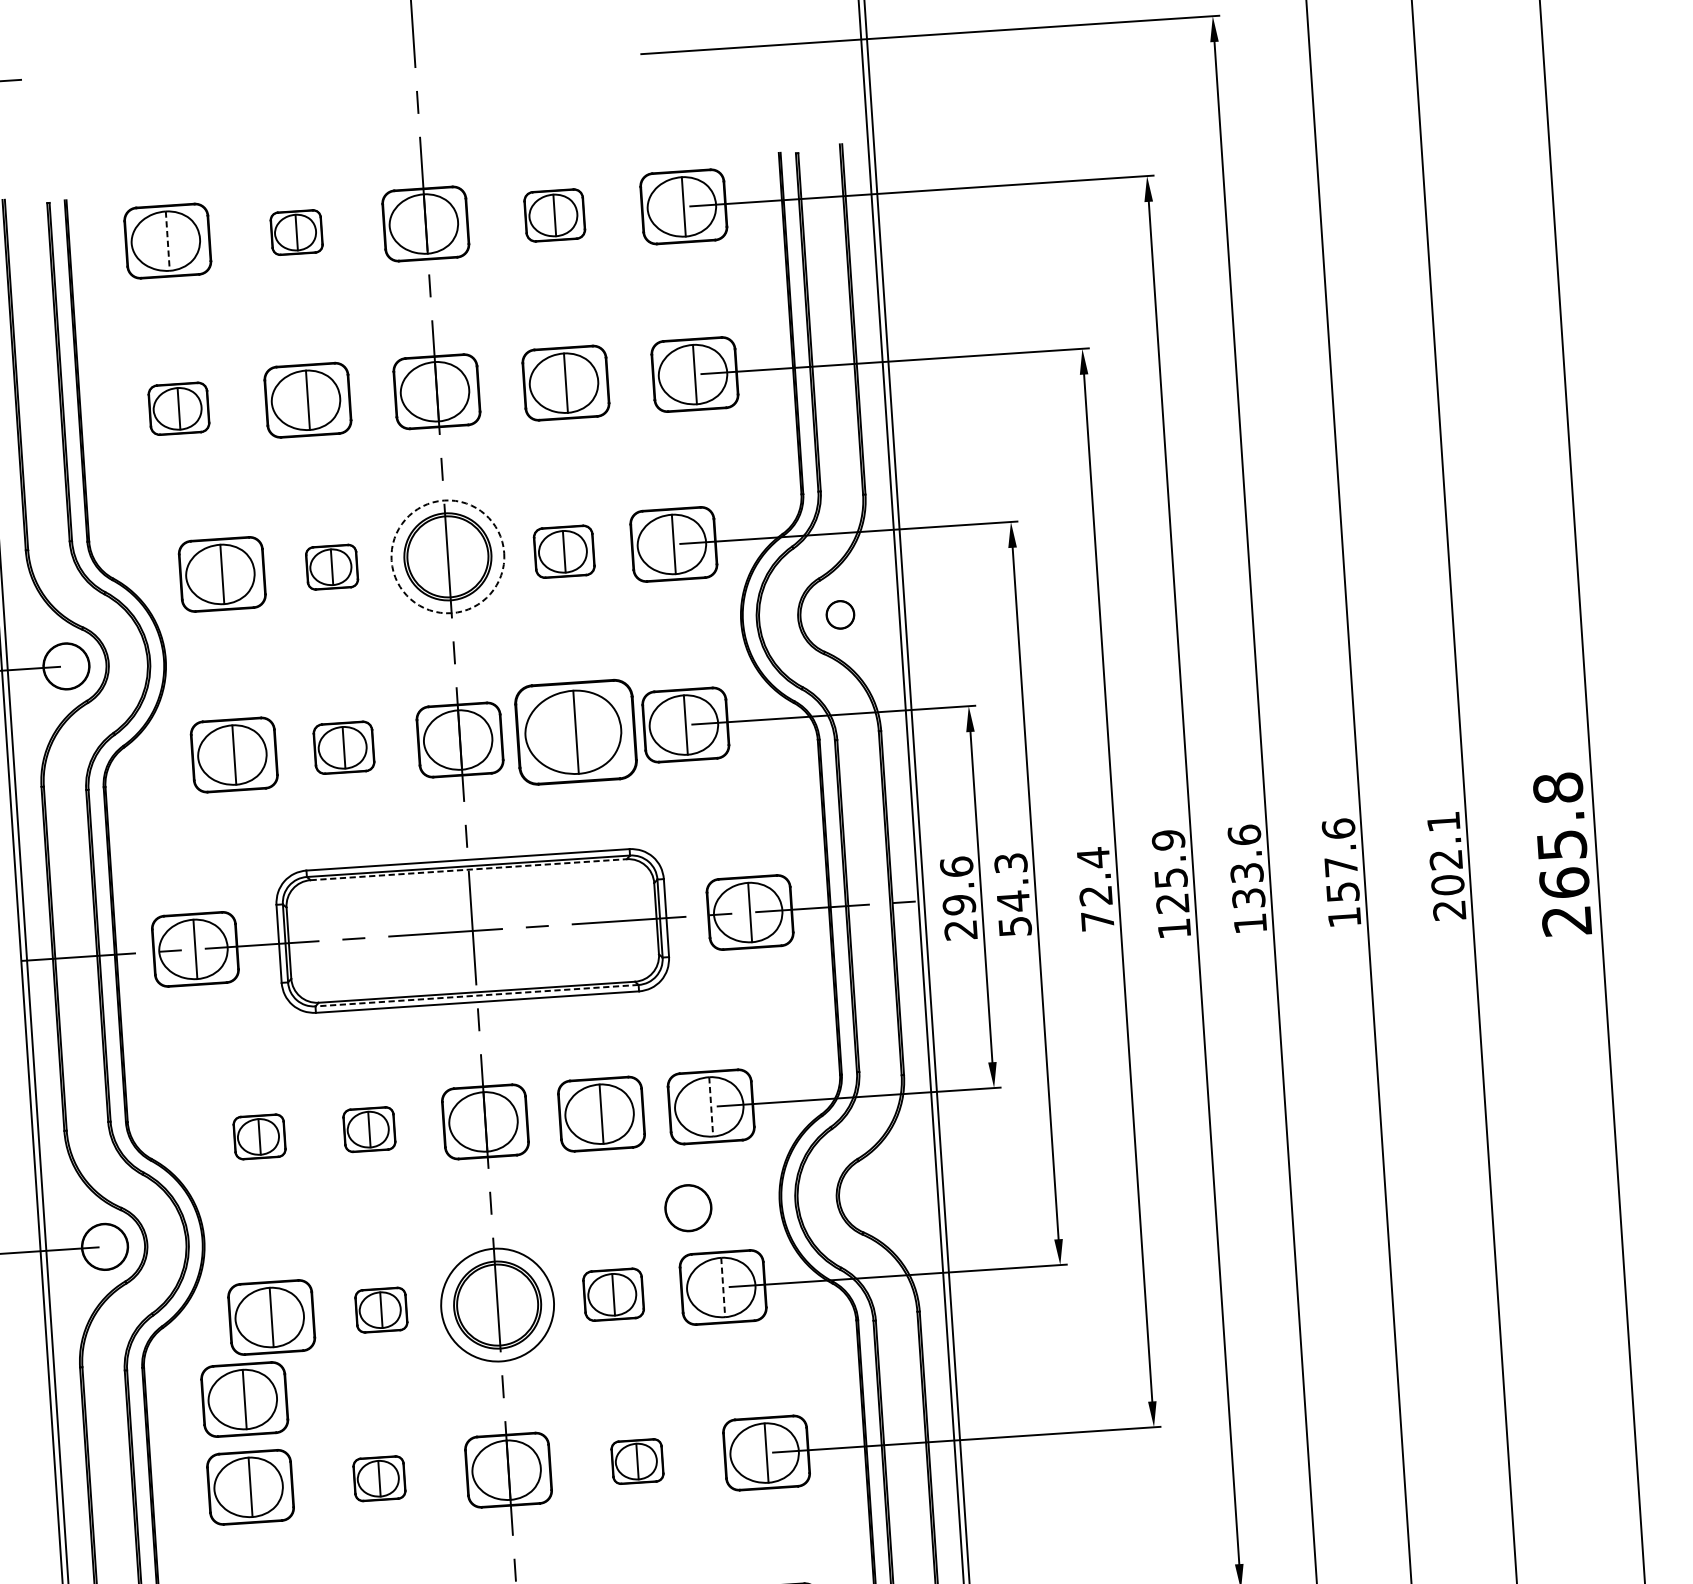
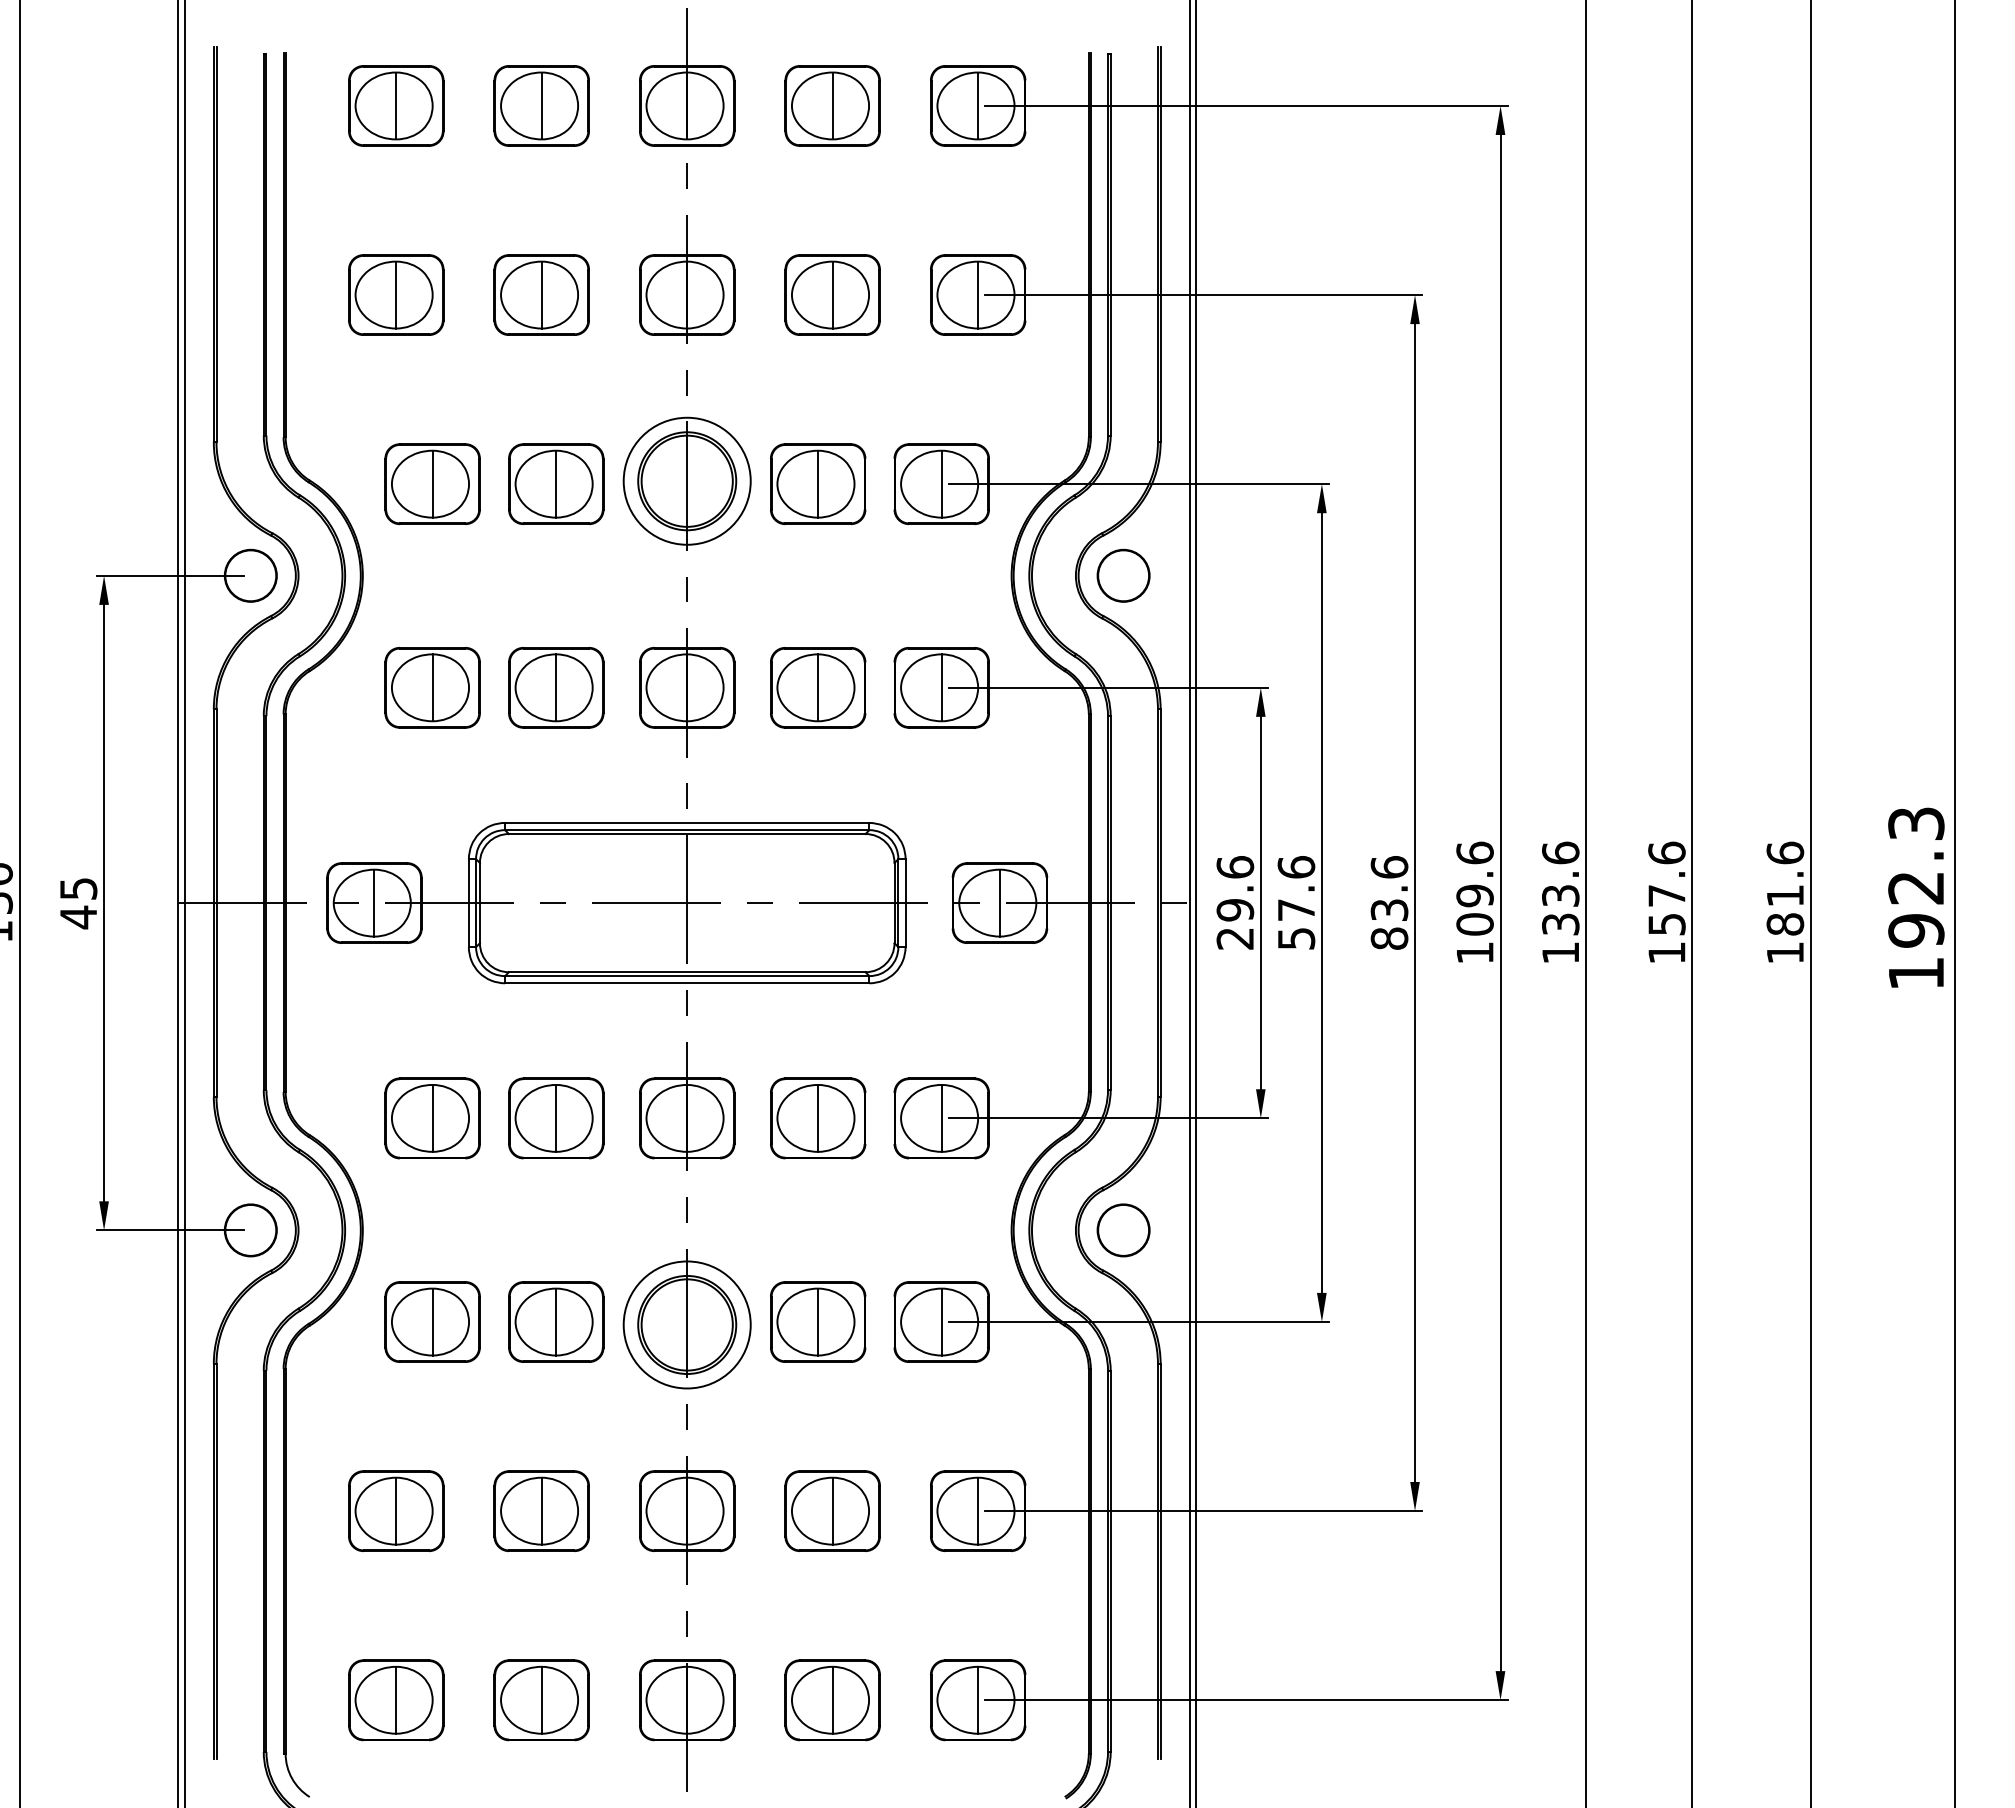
part: (554, 215) -> (832, 105), size x1.43
part: (296, 232) -> (541, 105), size x1.67
line: (168, 241) -> (396, 106), dashed -> solid
part: (179, 408) -> (396, 294), size x1.43
part: (564, 551) -> (818, 484), size x1.43
circle: (447, 556) -> (686, 480), dashed -> solid
part: (332, 567) -> (556, 484), size x1.67
circle: (840, 614) -> (1123, 575), size x1.67
part: (576, 732) -> (818, 687), size x0.71
part: (344, 747) -> (556, 687), size x1.43
text: (1562, 854) -> (1916, 898), 265.8 -> 192.3
text: (1446, 865) -> (1785, 902), 202.1 -> 181.6
line: (468, 870) -> (687, 834), dashed -> solid
text: (1170, 871) -> (1474, 888), 125.9 -> 109.6
text: (1012, 883) -> (1296, 889), 54.3 -> 57.6
text: (1095, 889) -> (1389, 902), 72.4 -> 83.6
line: (476, 996) -> (686, 976), dashed -> solid
line: (710, 1107) -> (941, 1118), dashed -> solid
part: (369, 1129) -> (556, 1118), size x1.67
part: (259, 1136) -> (432, 1118), size x1.67
circle: (688, 1208) -> (1123, 1230), moved
line: (722, 1287) -> (941, 1322), dashed -> solid
part: (613, 1294) -> (818, 1321), size x1.43
part: (381, 1309) -> (556, 1321), size x1.67
part: (244, 1398) -> (396, 1411), removed
part: (637, 1461) -> (832, 1510), size x1.67
part: (379, 1478) -> (541, 1510), size x1.67

